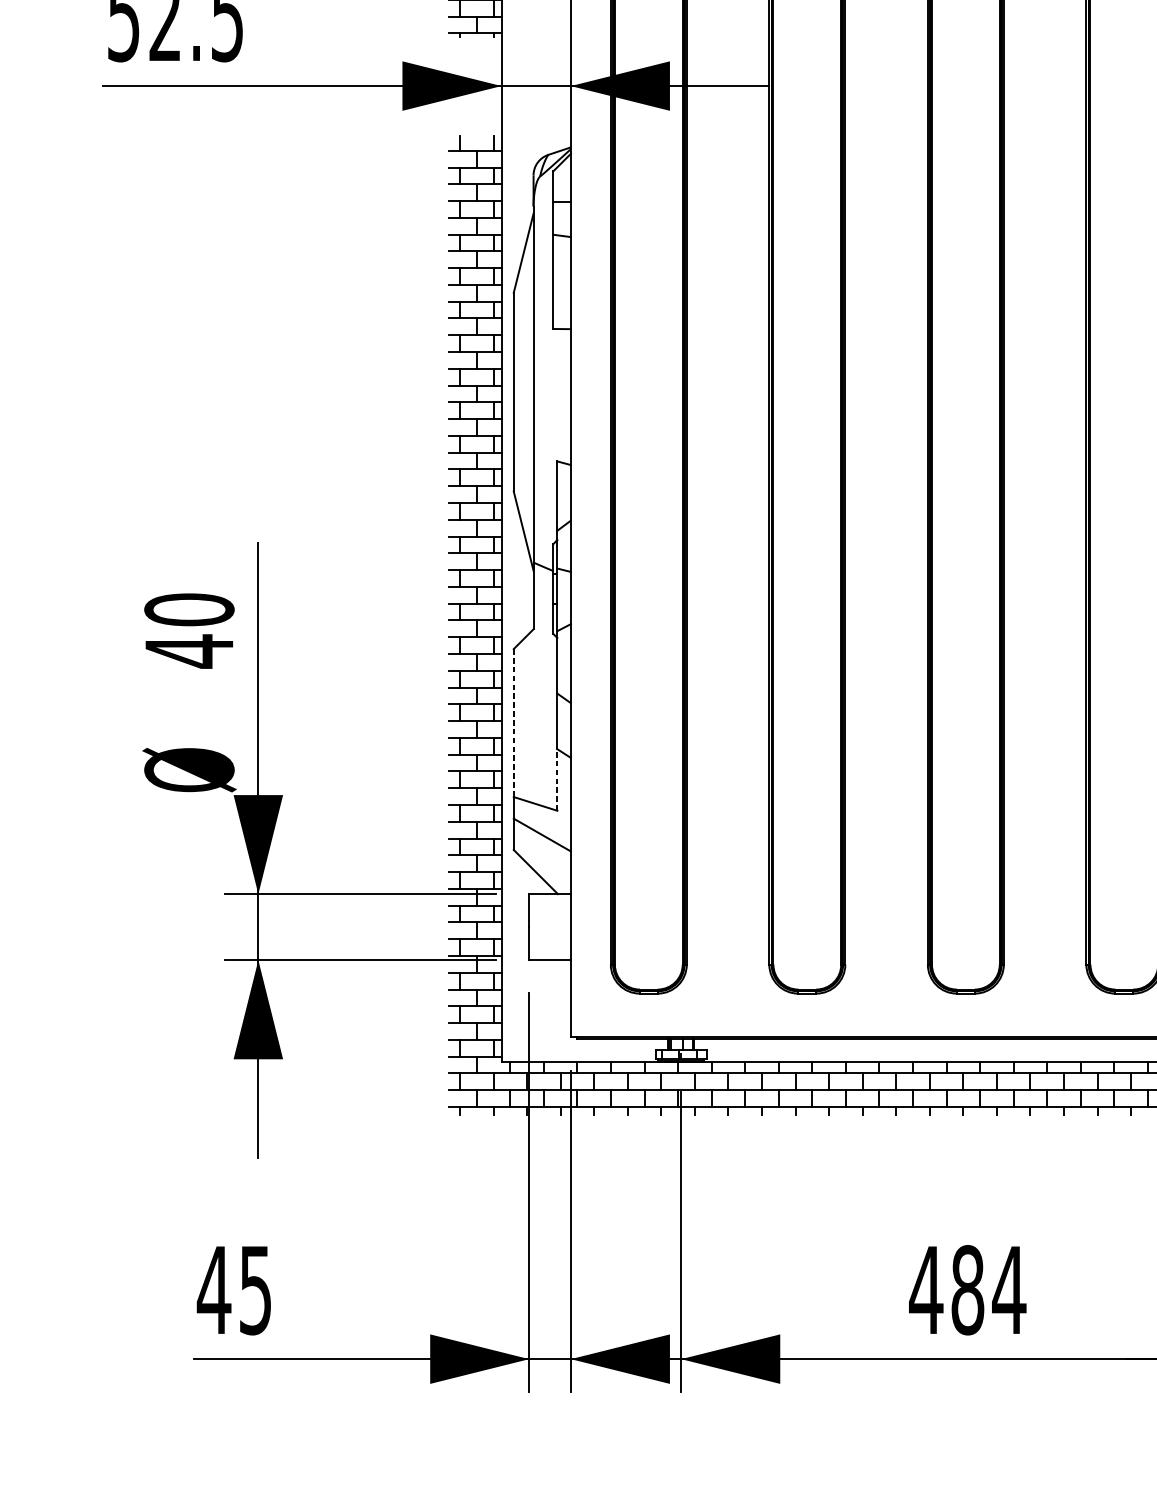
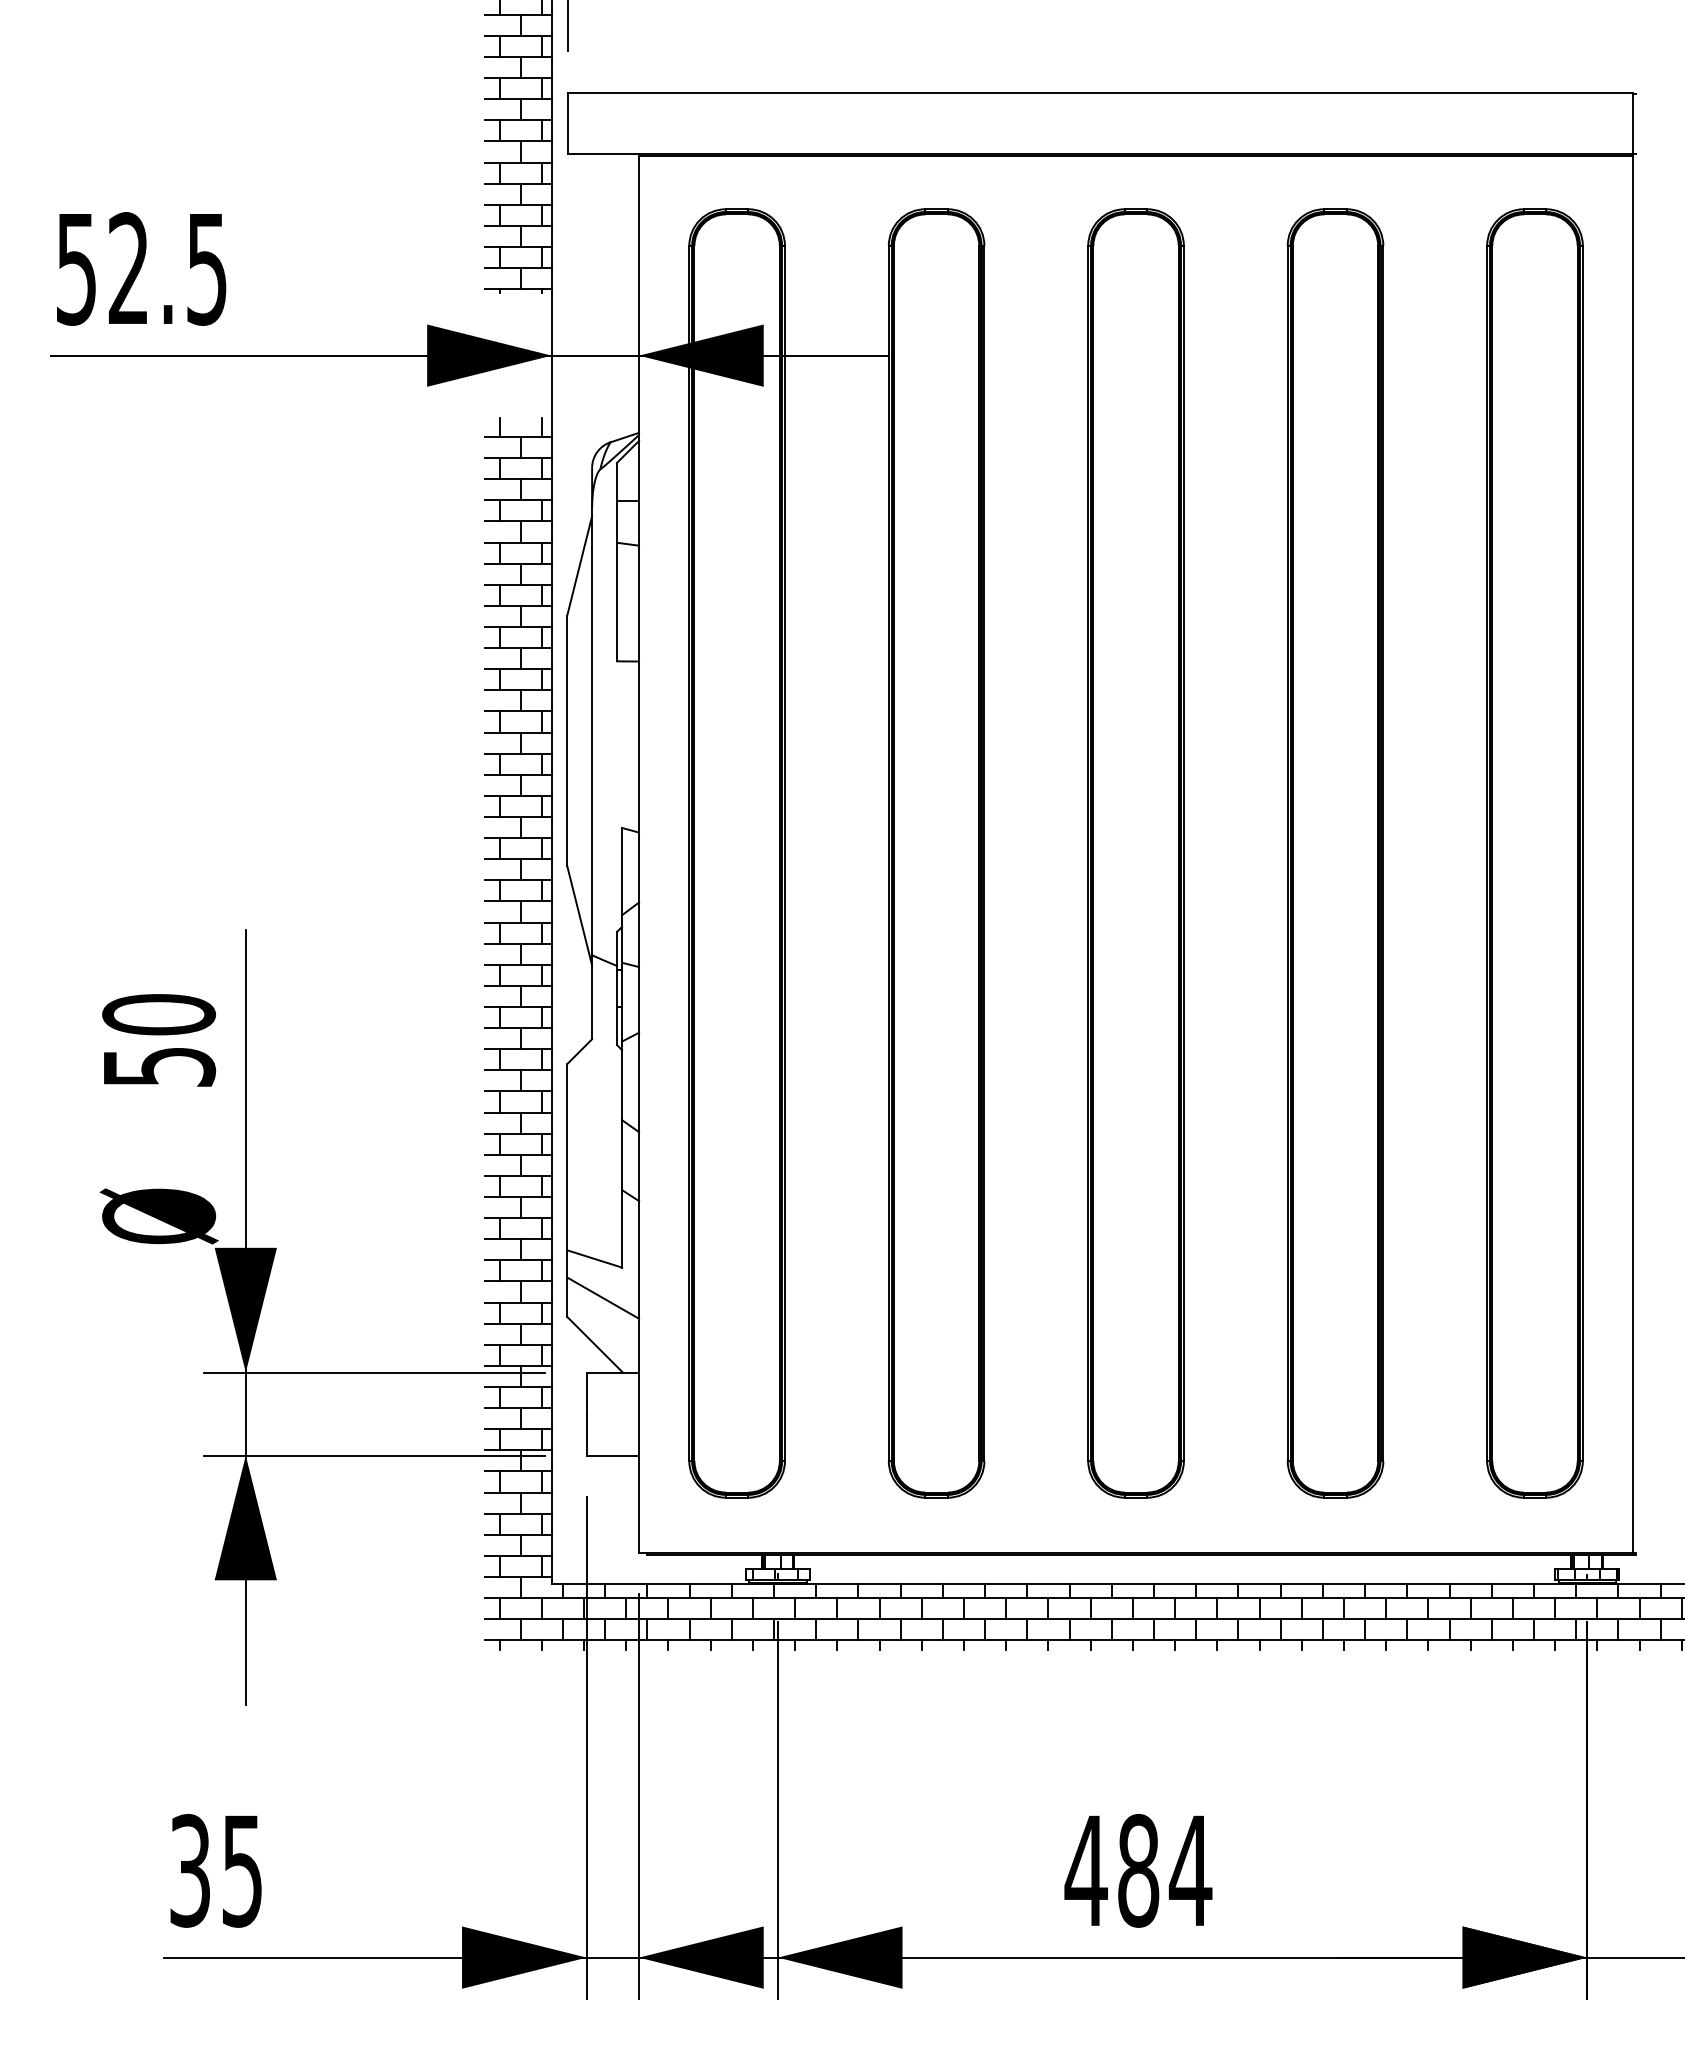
text: (190, 650) -> (160, 1066), 40 -> 50
line: (514, 723) -> (567, 1157), dashed -> solid
line: (557, 779) -> (622, 1228), dashed -> solid
text: (213, 1289) -> (189, 1870), 45 -> 35

